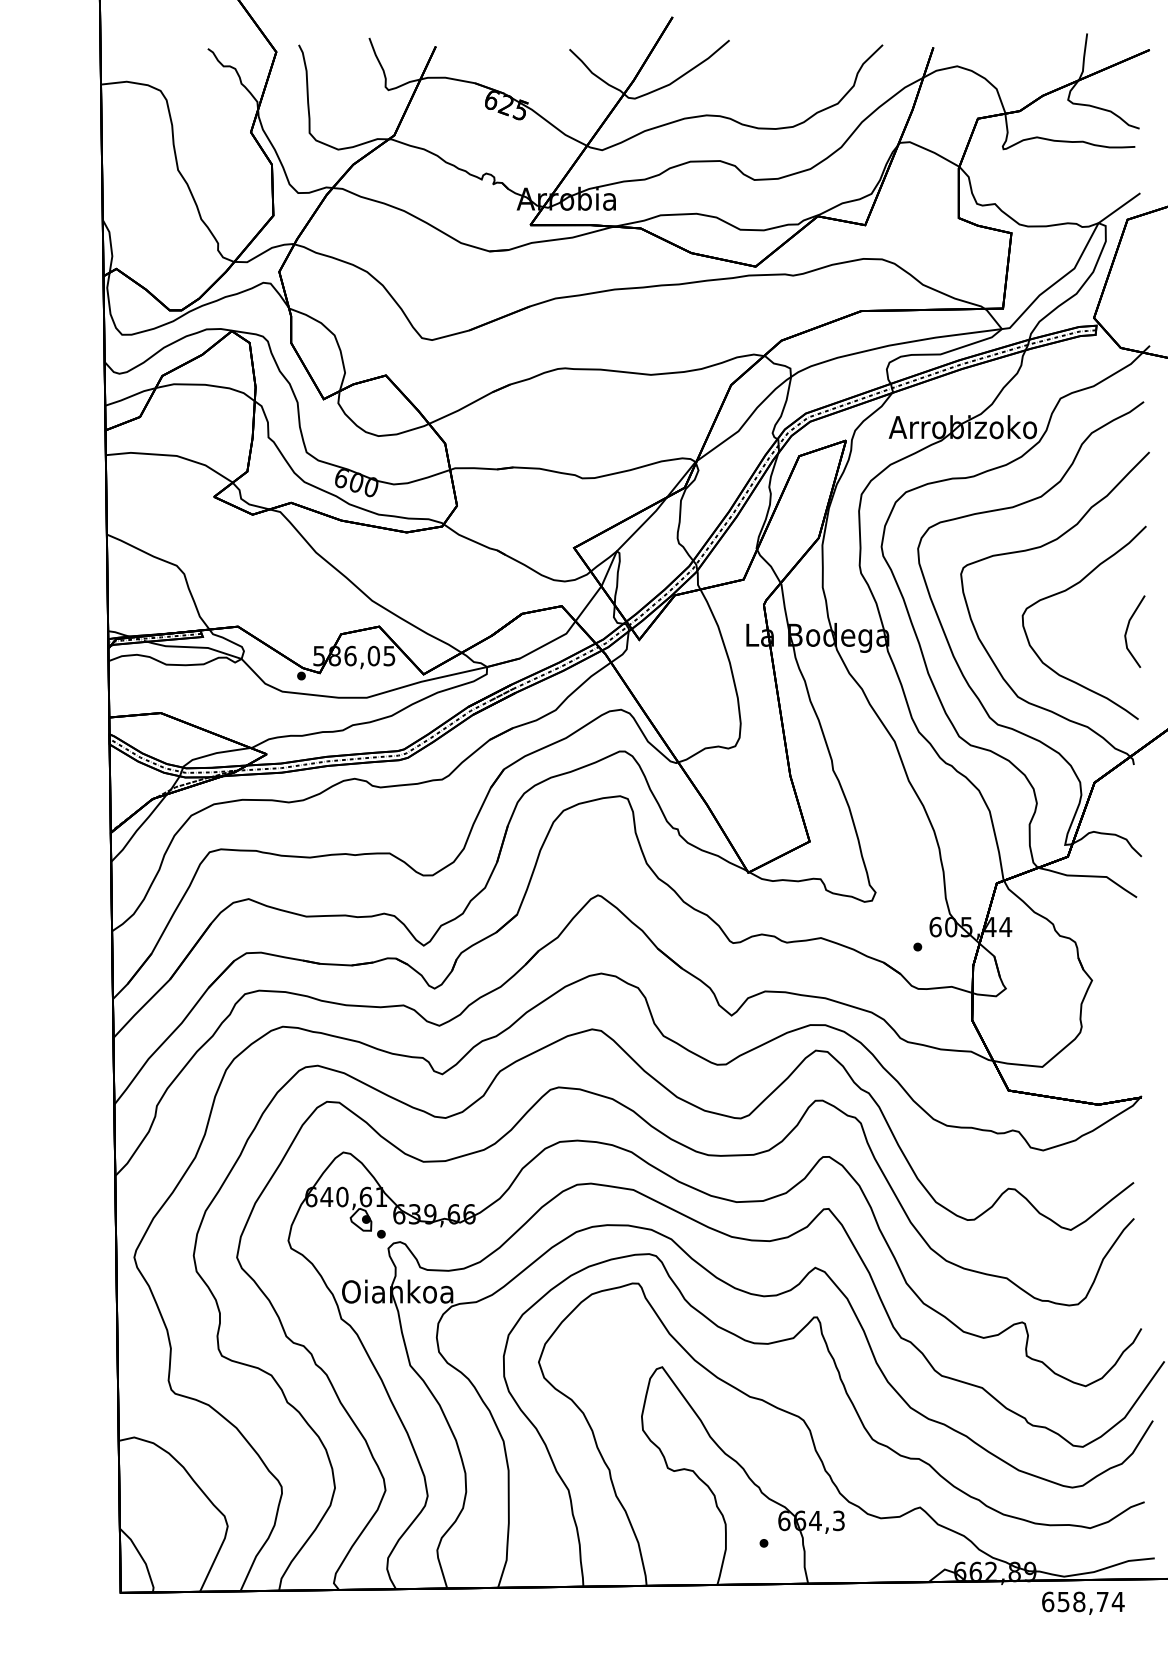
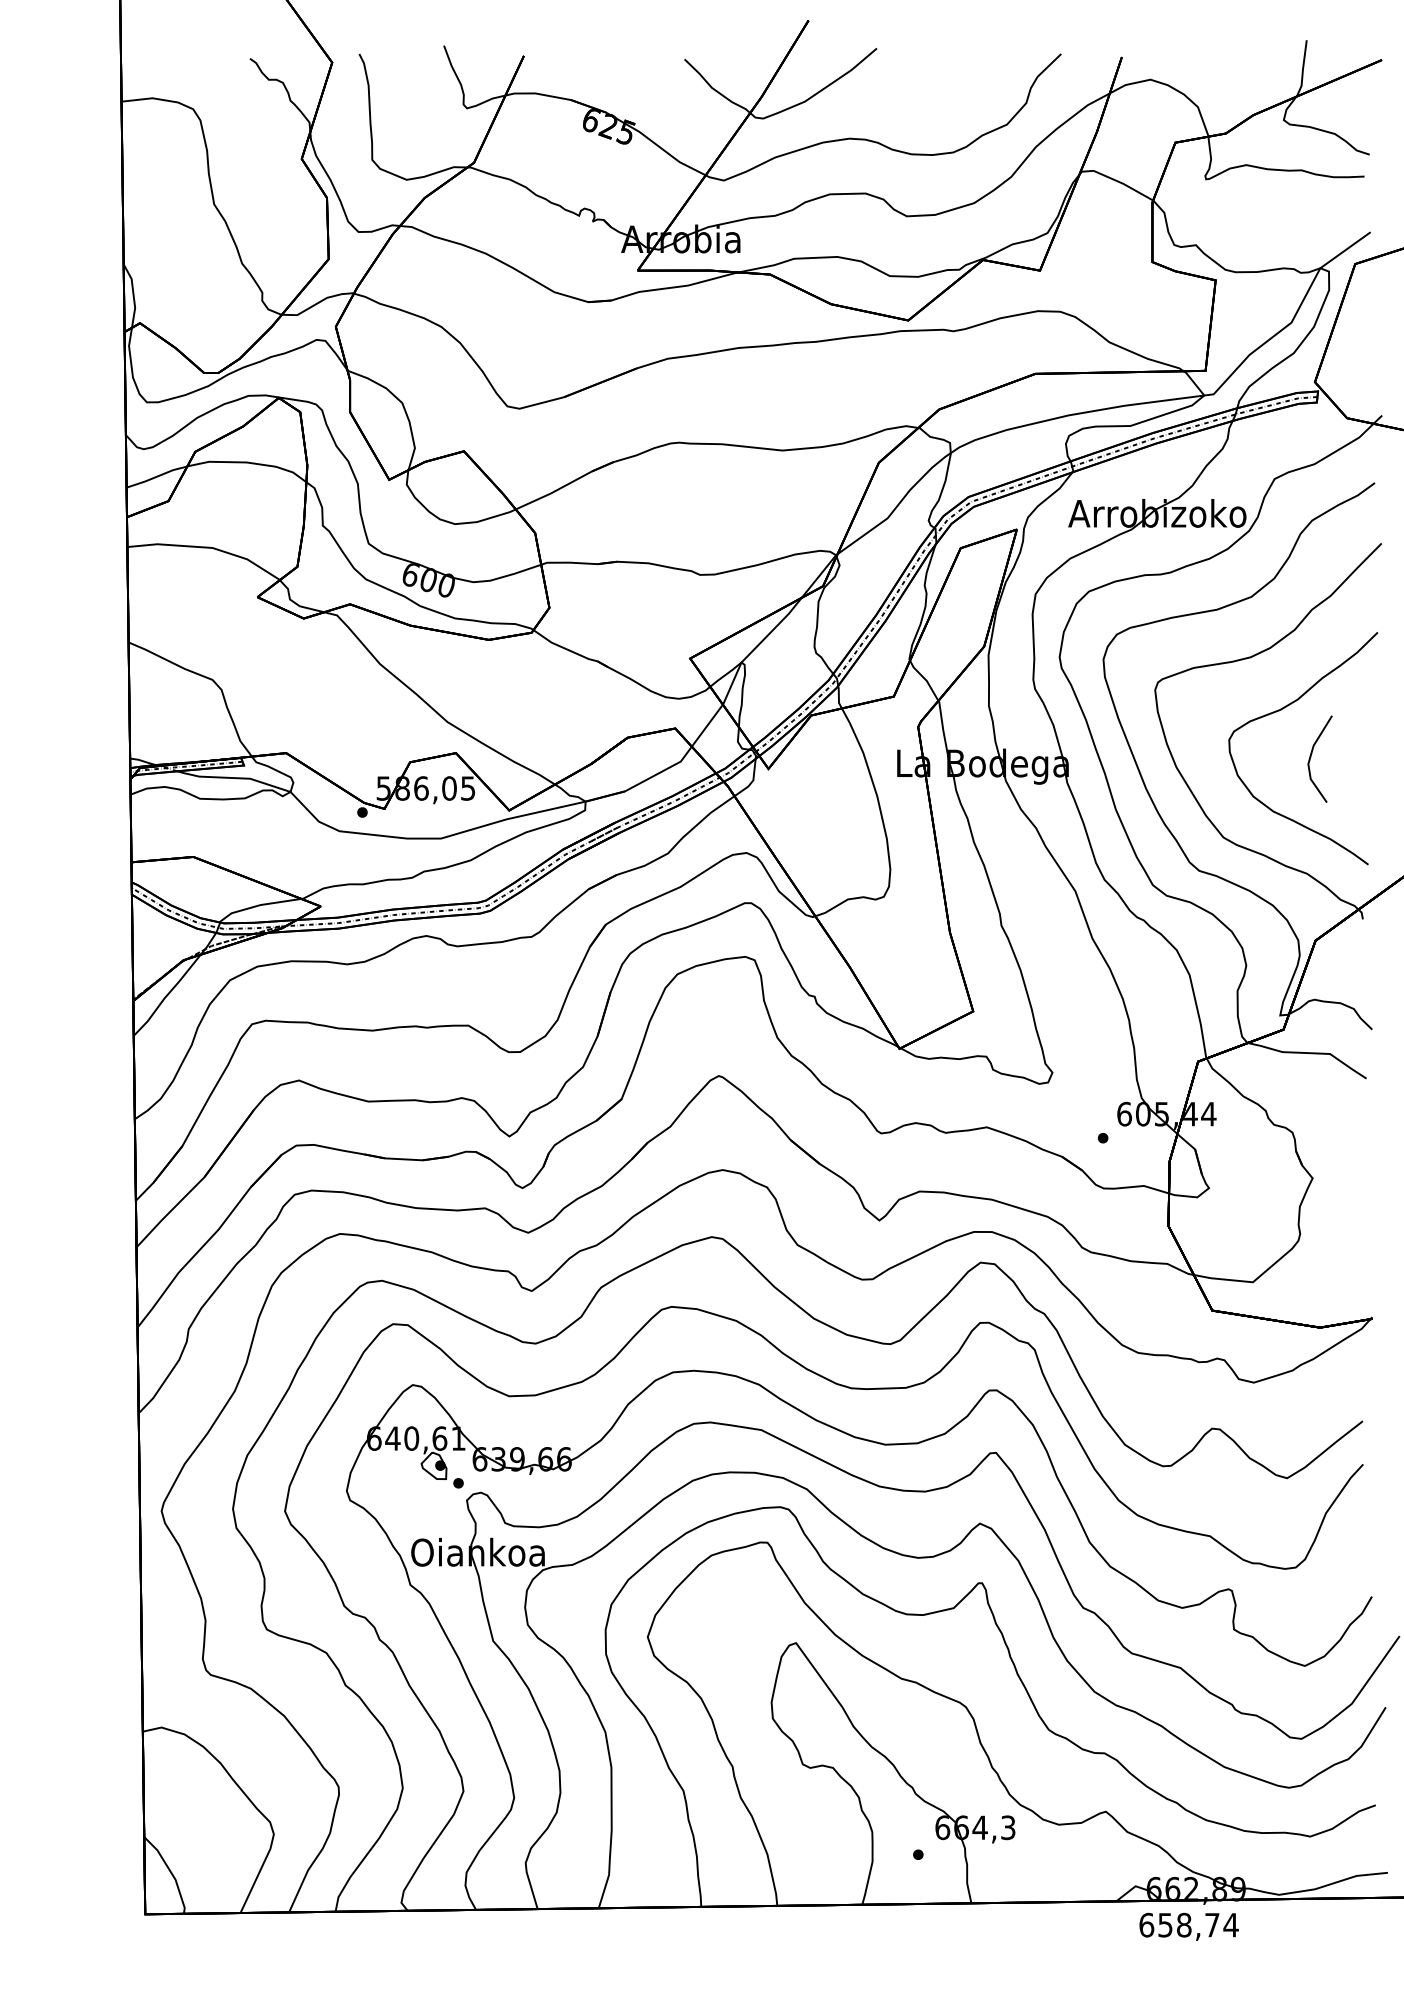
curve: (1127, 630) -> (1311, 757), moved
text: (1082, 1603) -> (1188, 1926), moved

